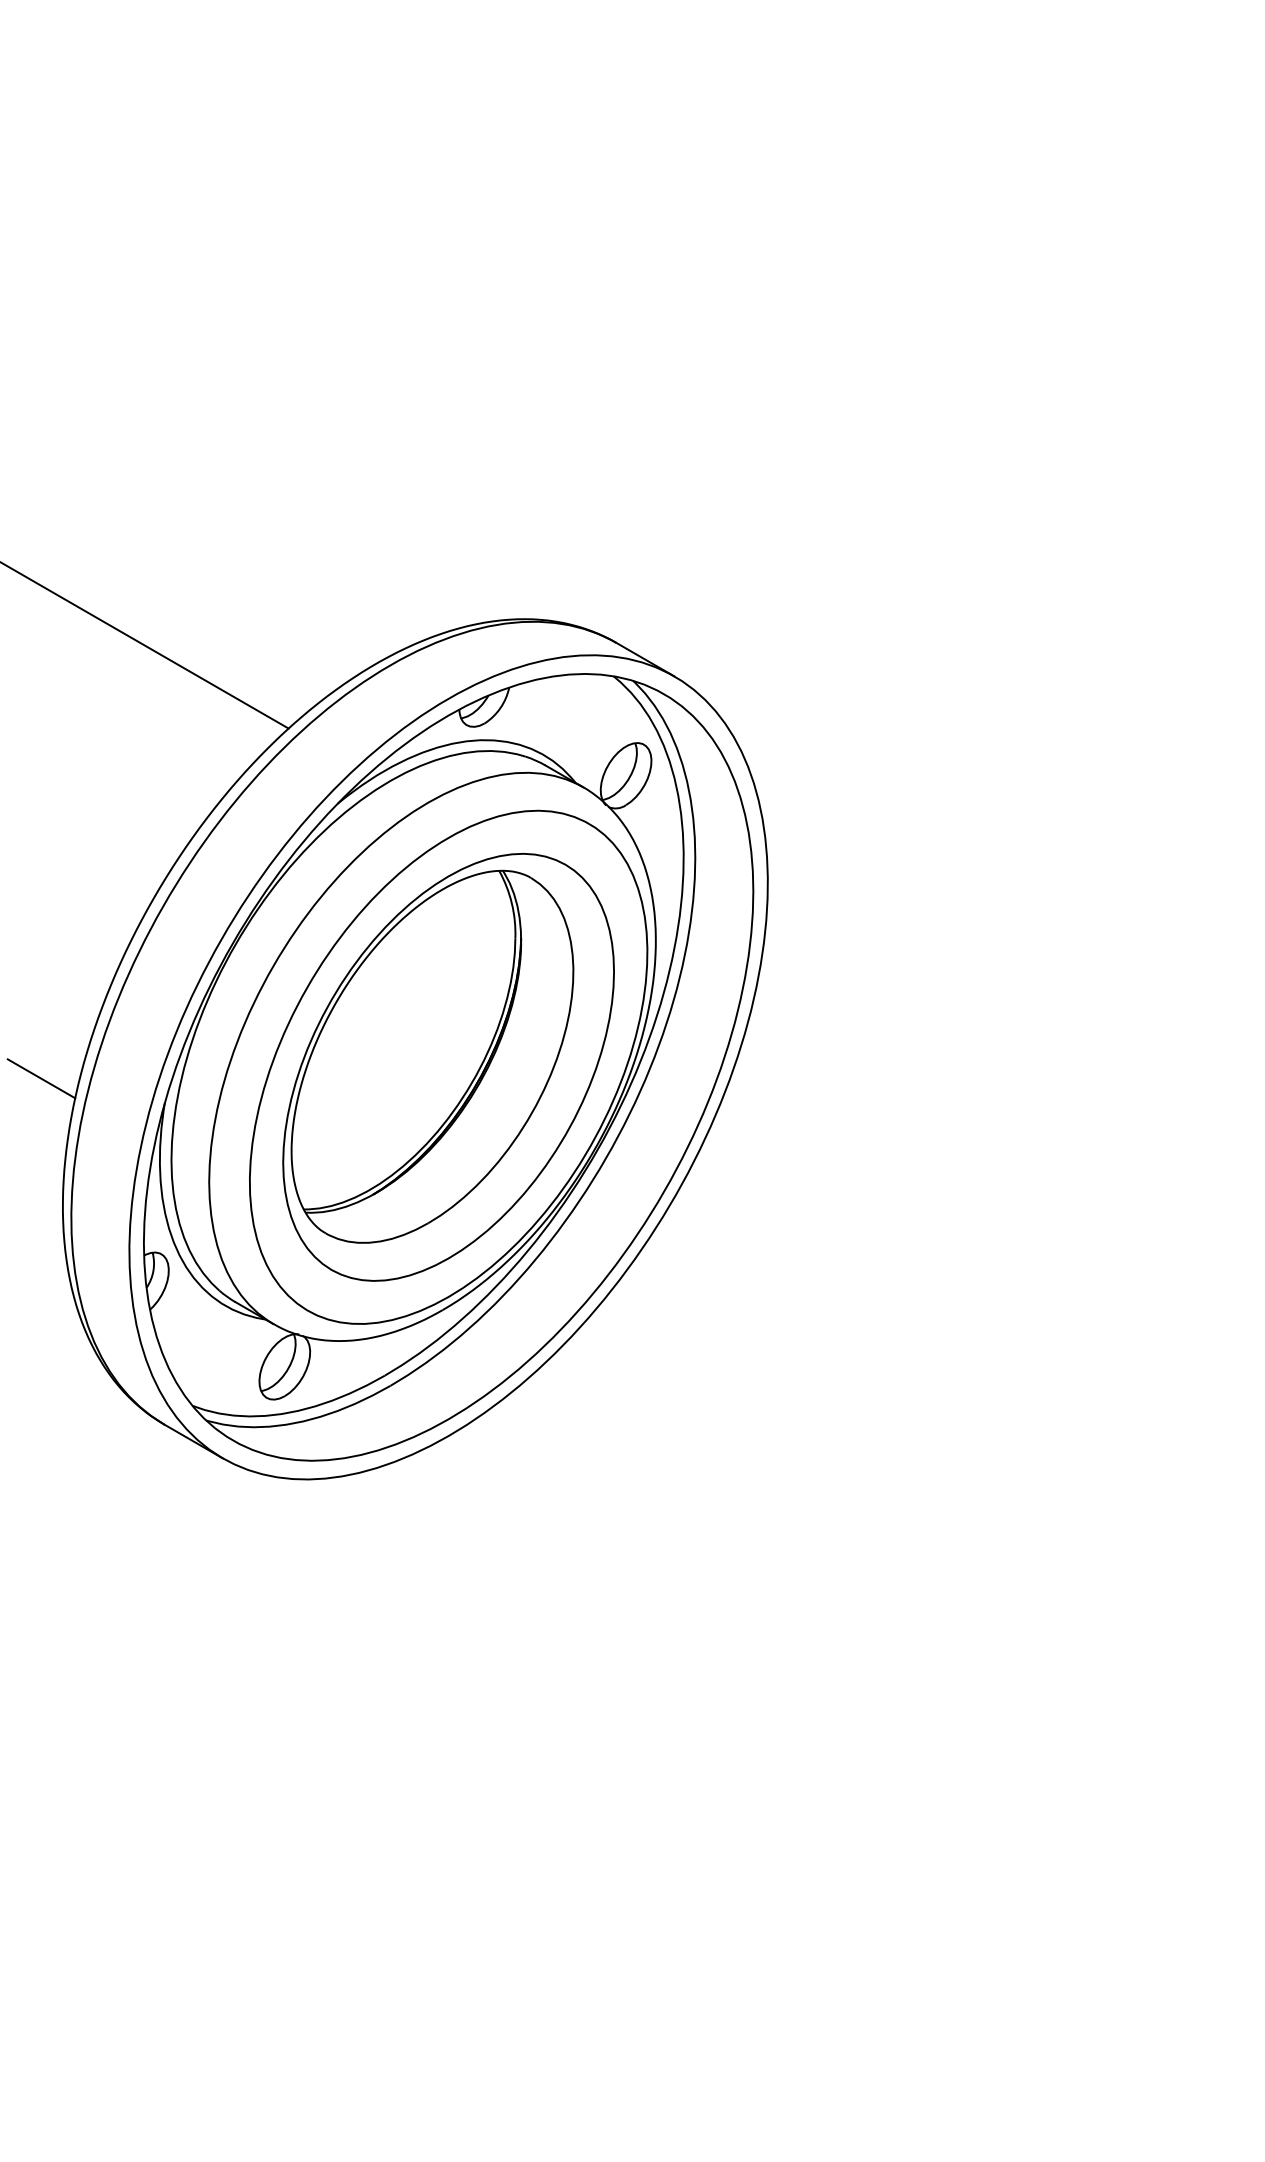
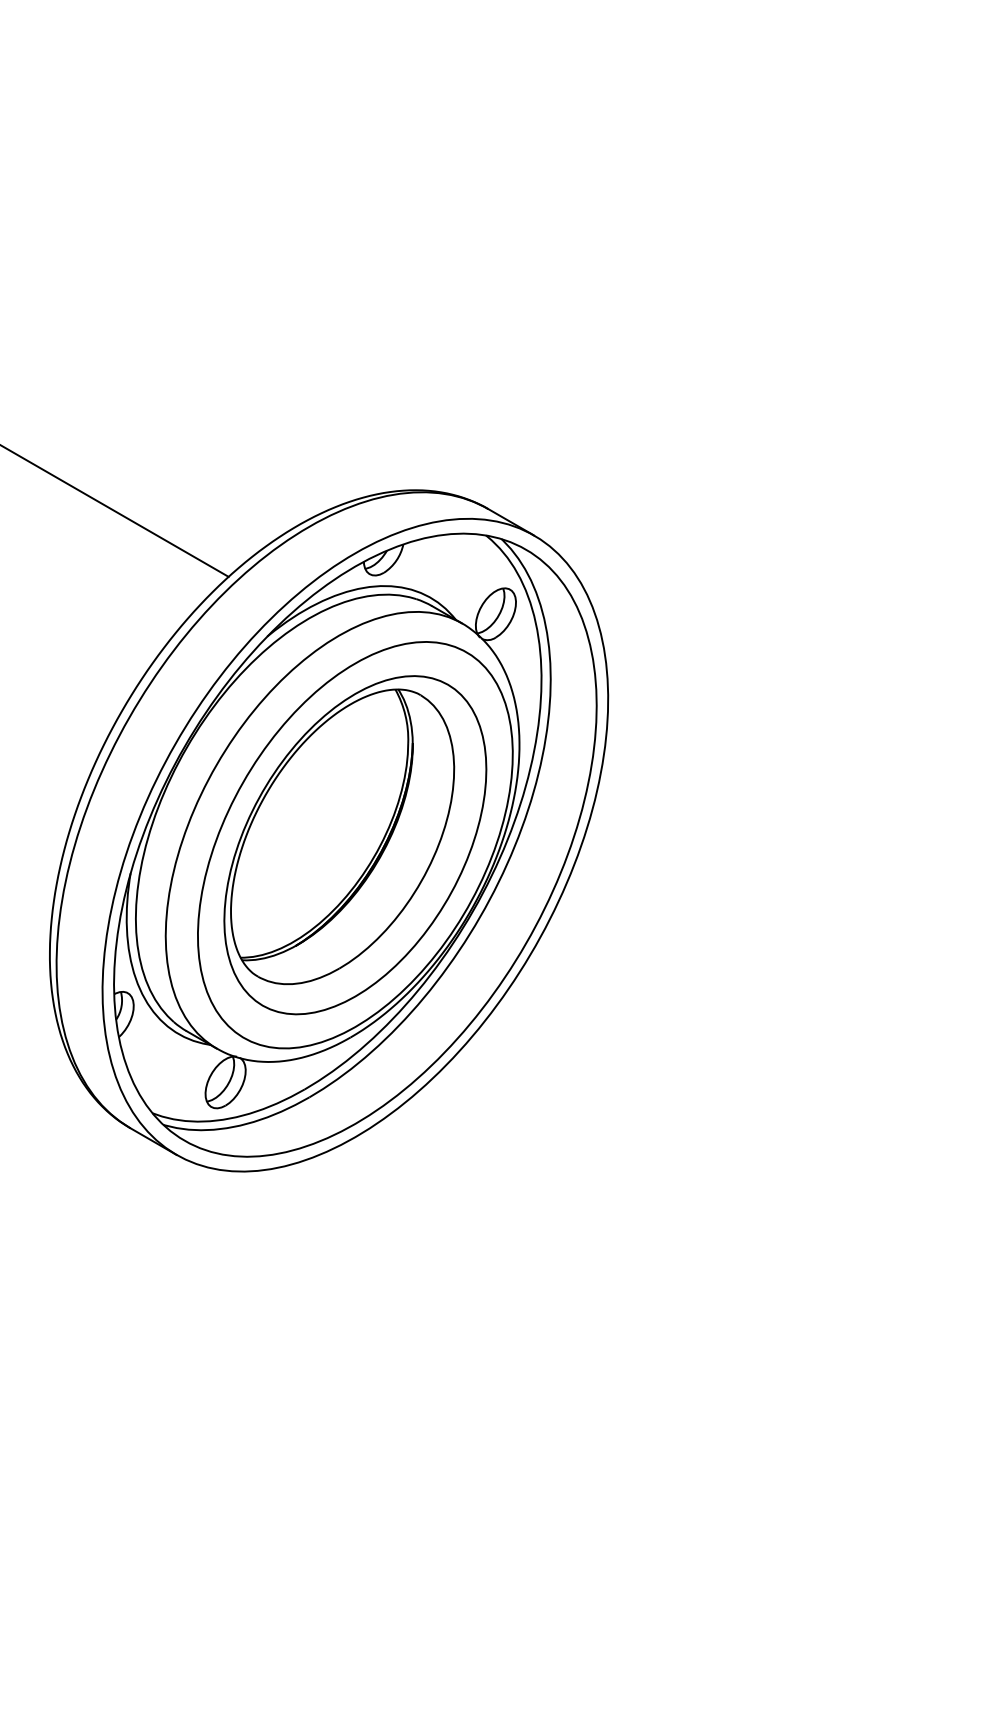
line: (41, 1078) -> (32, 854), removed

